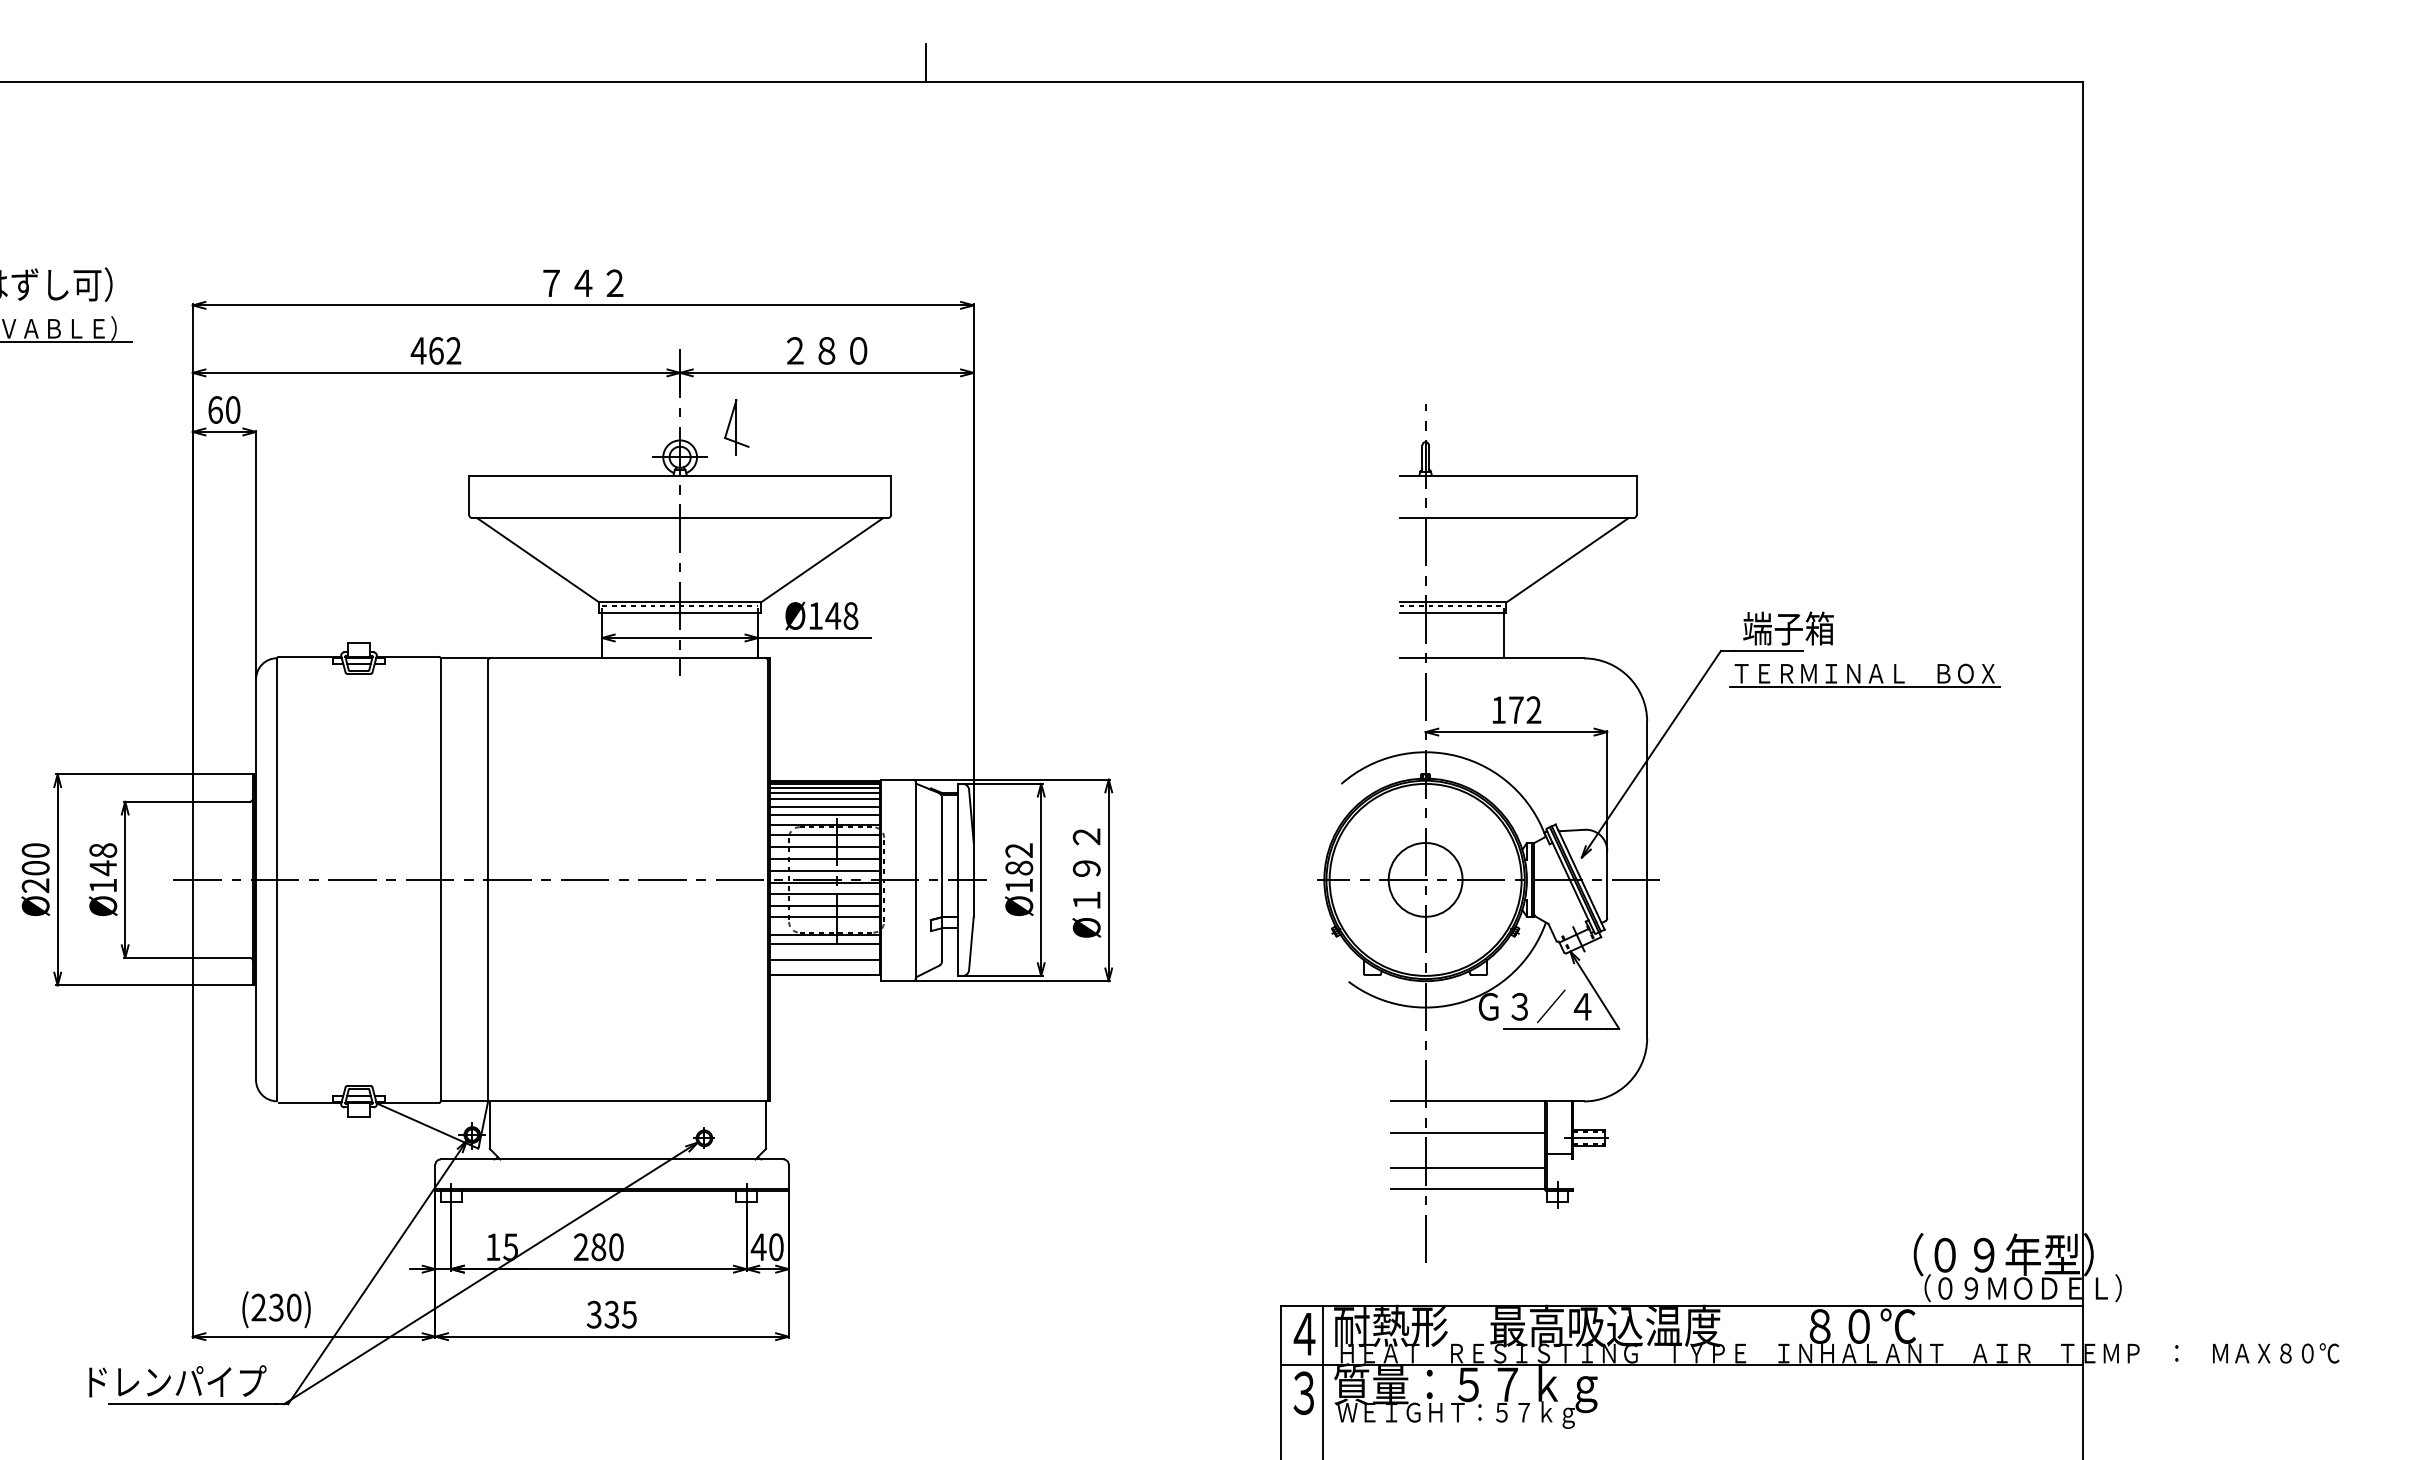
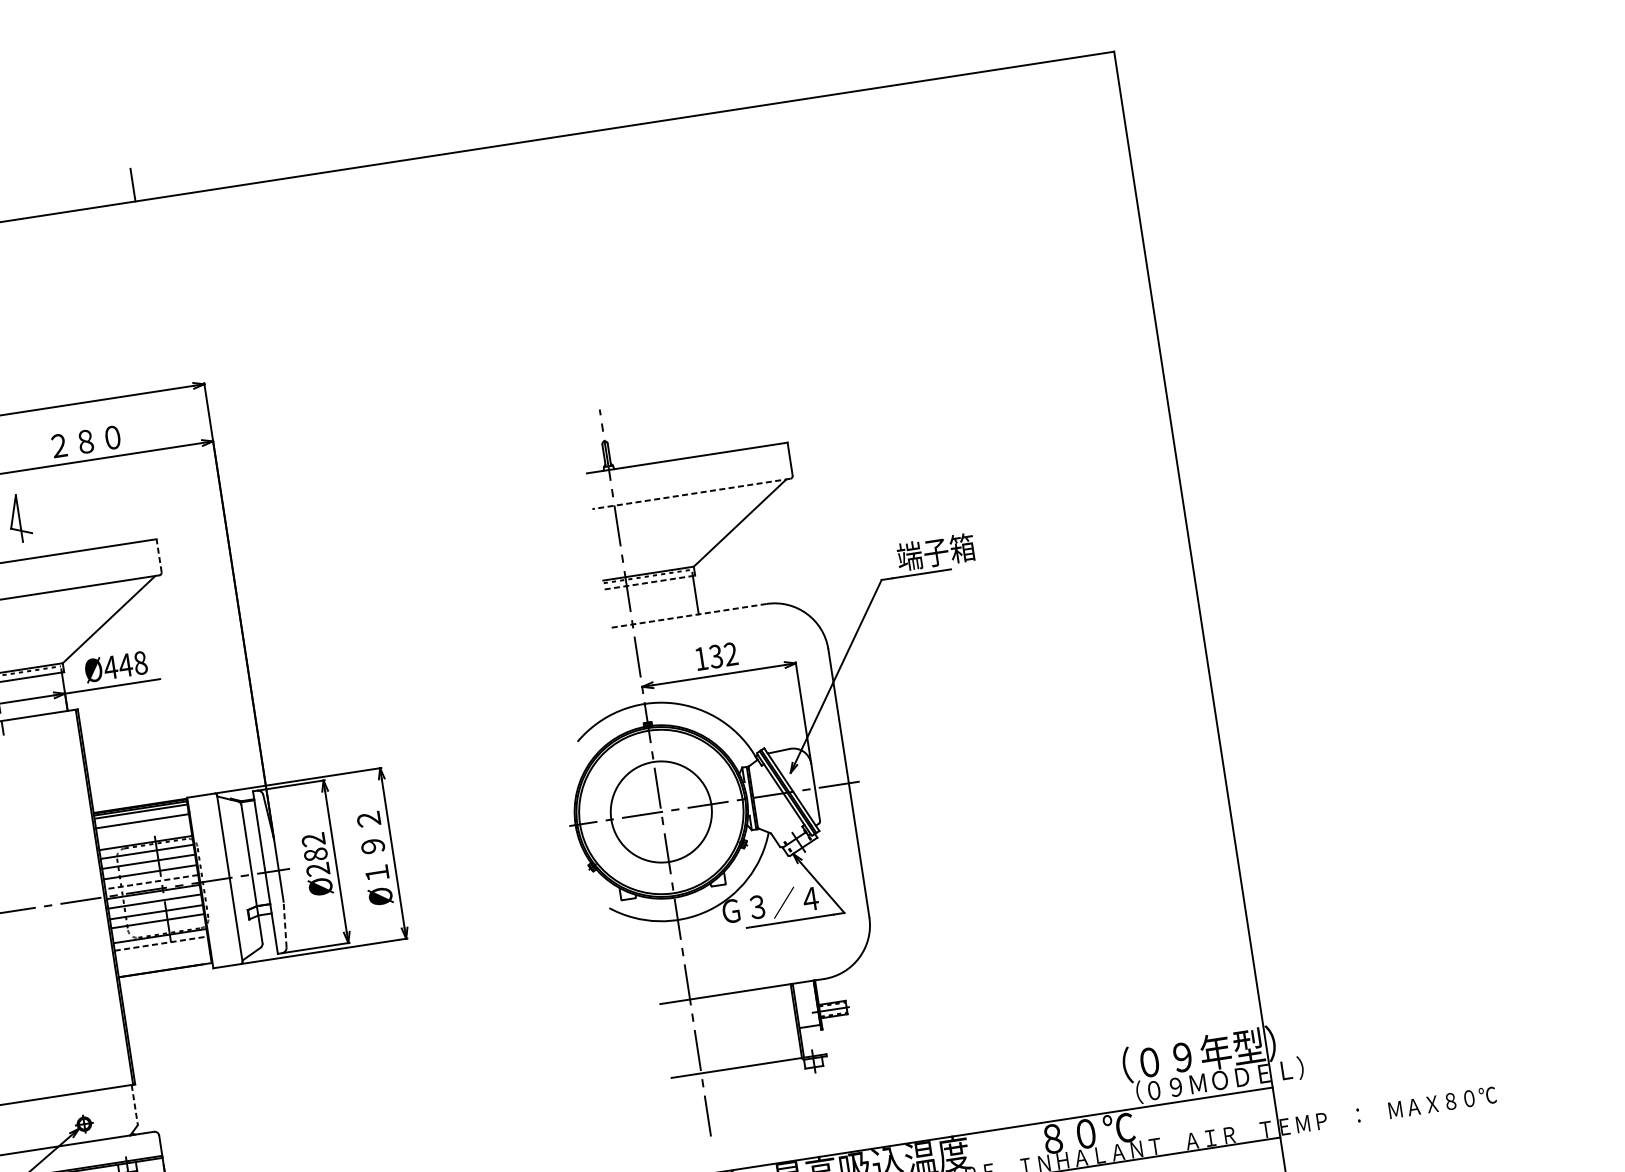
line: (891, 495) -> (159, 555), solid -> dashed
line: (1516, 518) -> (691, 494), solid -> dashed
line: (1453, 613) -> (650, 582), solid -> dashed
text: (815, 615) -> (110, 667), Ø148 -> Ø448
line: (1491, 658) -> (688, 616), solid -> dashed
part: (1864, 675) -> (1006, 582), removed
text: (1515, 710) -> (715, 656), 172 -> 132
line: (824, 792) -> (141, 815), removed
line: (824, 806) -> (143, 827), removed
line: (824, 815) -> (144, 835), removed
line: (825, 870) -> (152, 881), solid -> dashed
circle: (1425, 879) -> (661, 811), size x1.6
text: (1018, 885) -> (317, 869), Ø182 -> Ø282
line: (825, 943) -> (161, 943), solid -> dashed
line: (971, 943) -> (285, 924), solid -> dashed
line: (824, 959) -> (162, 957), removed
line: (766, 1125) -> (135, 1105), solid -> dashed
line: (1467, 1133) -> (729, 1021), removed
line: (1467, 1167) -> (734, 1050), removed

